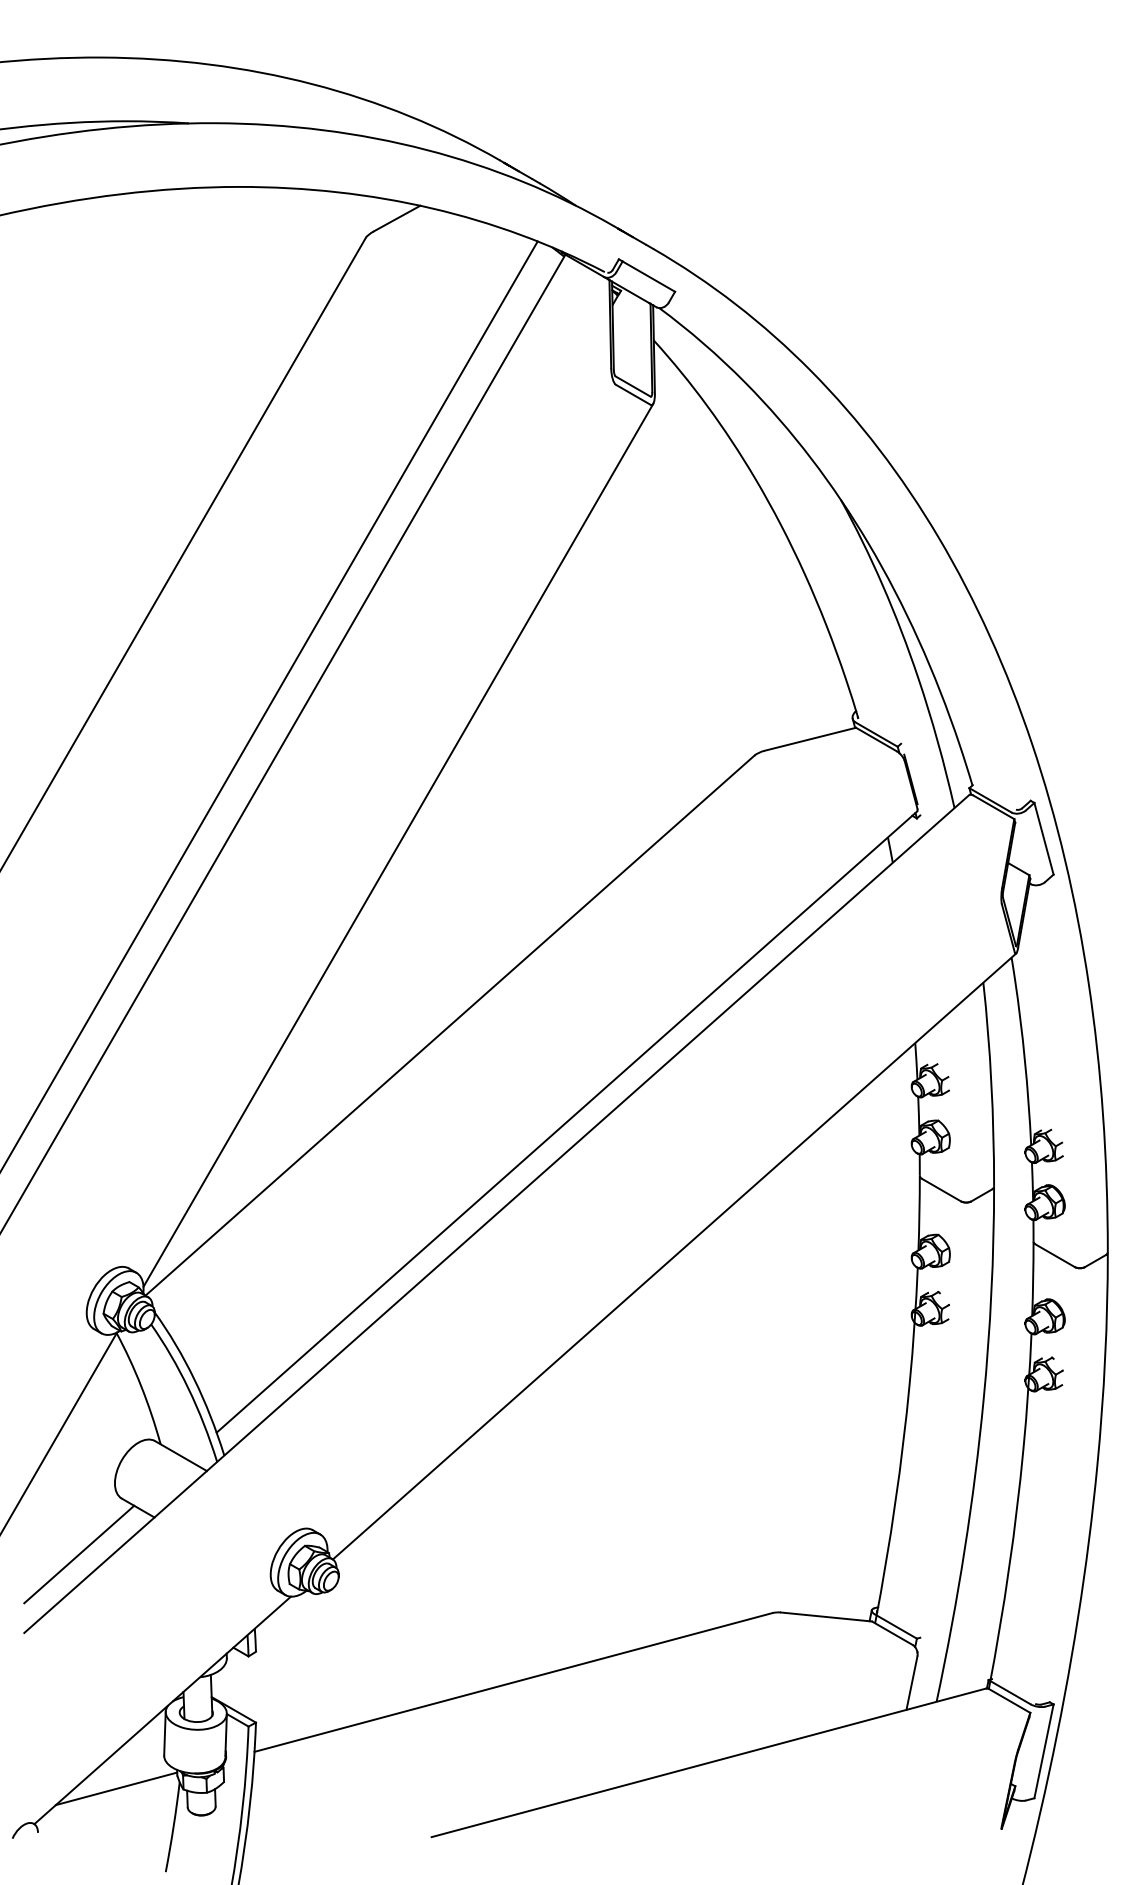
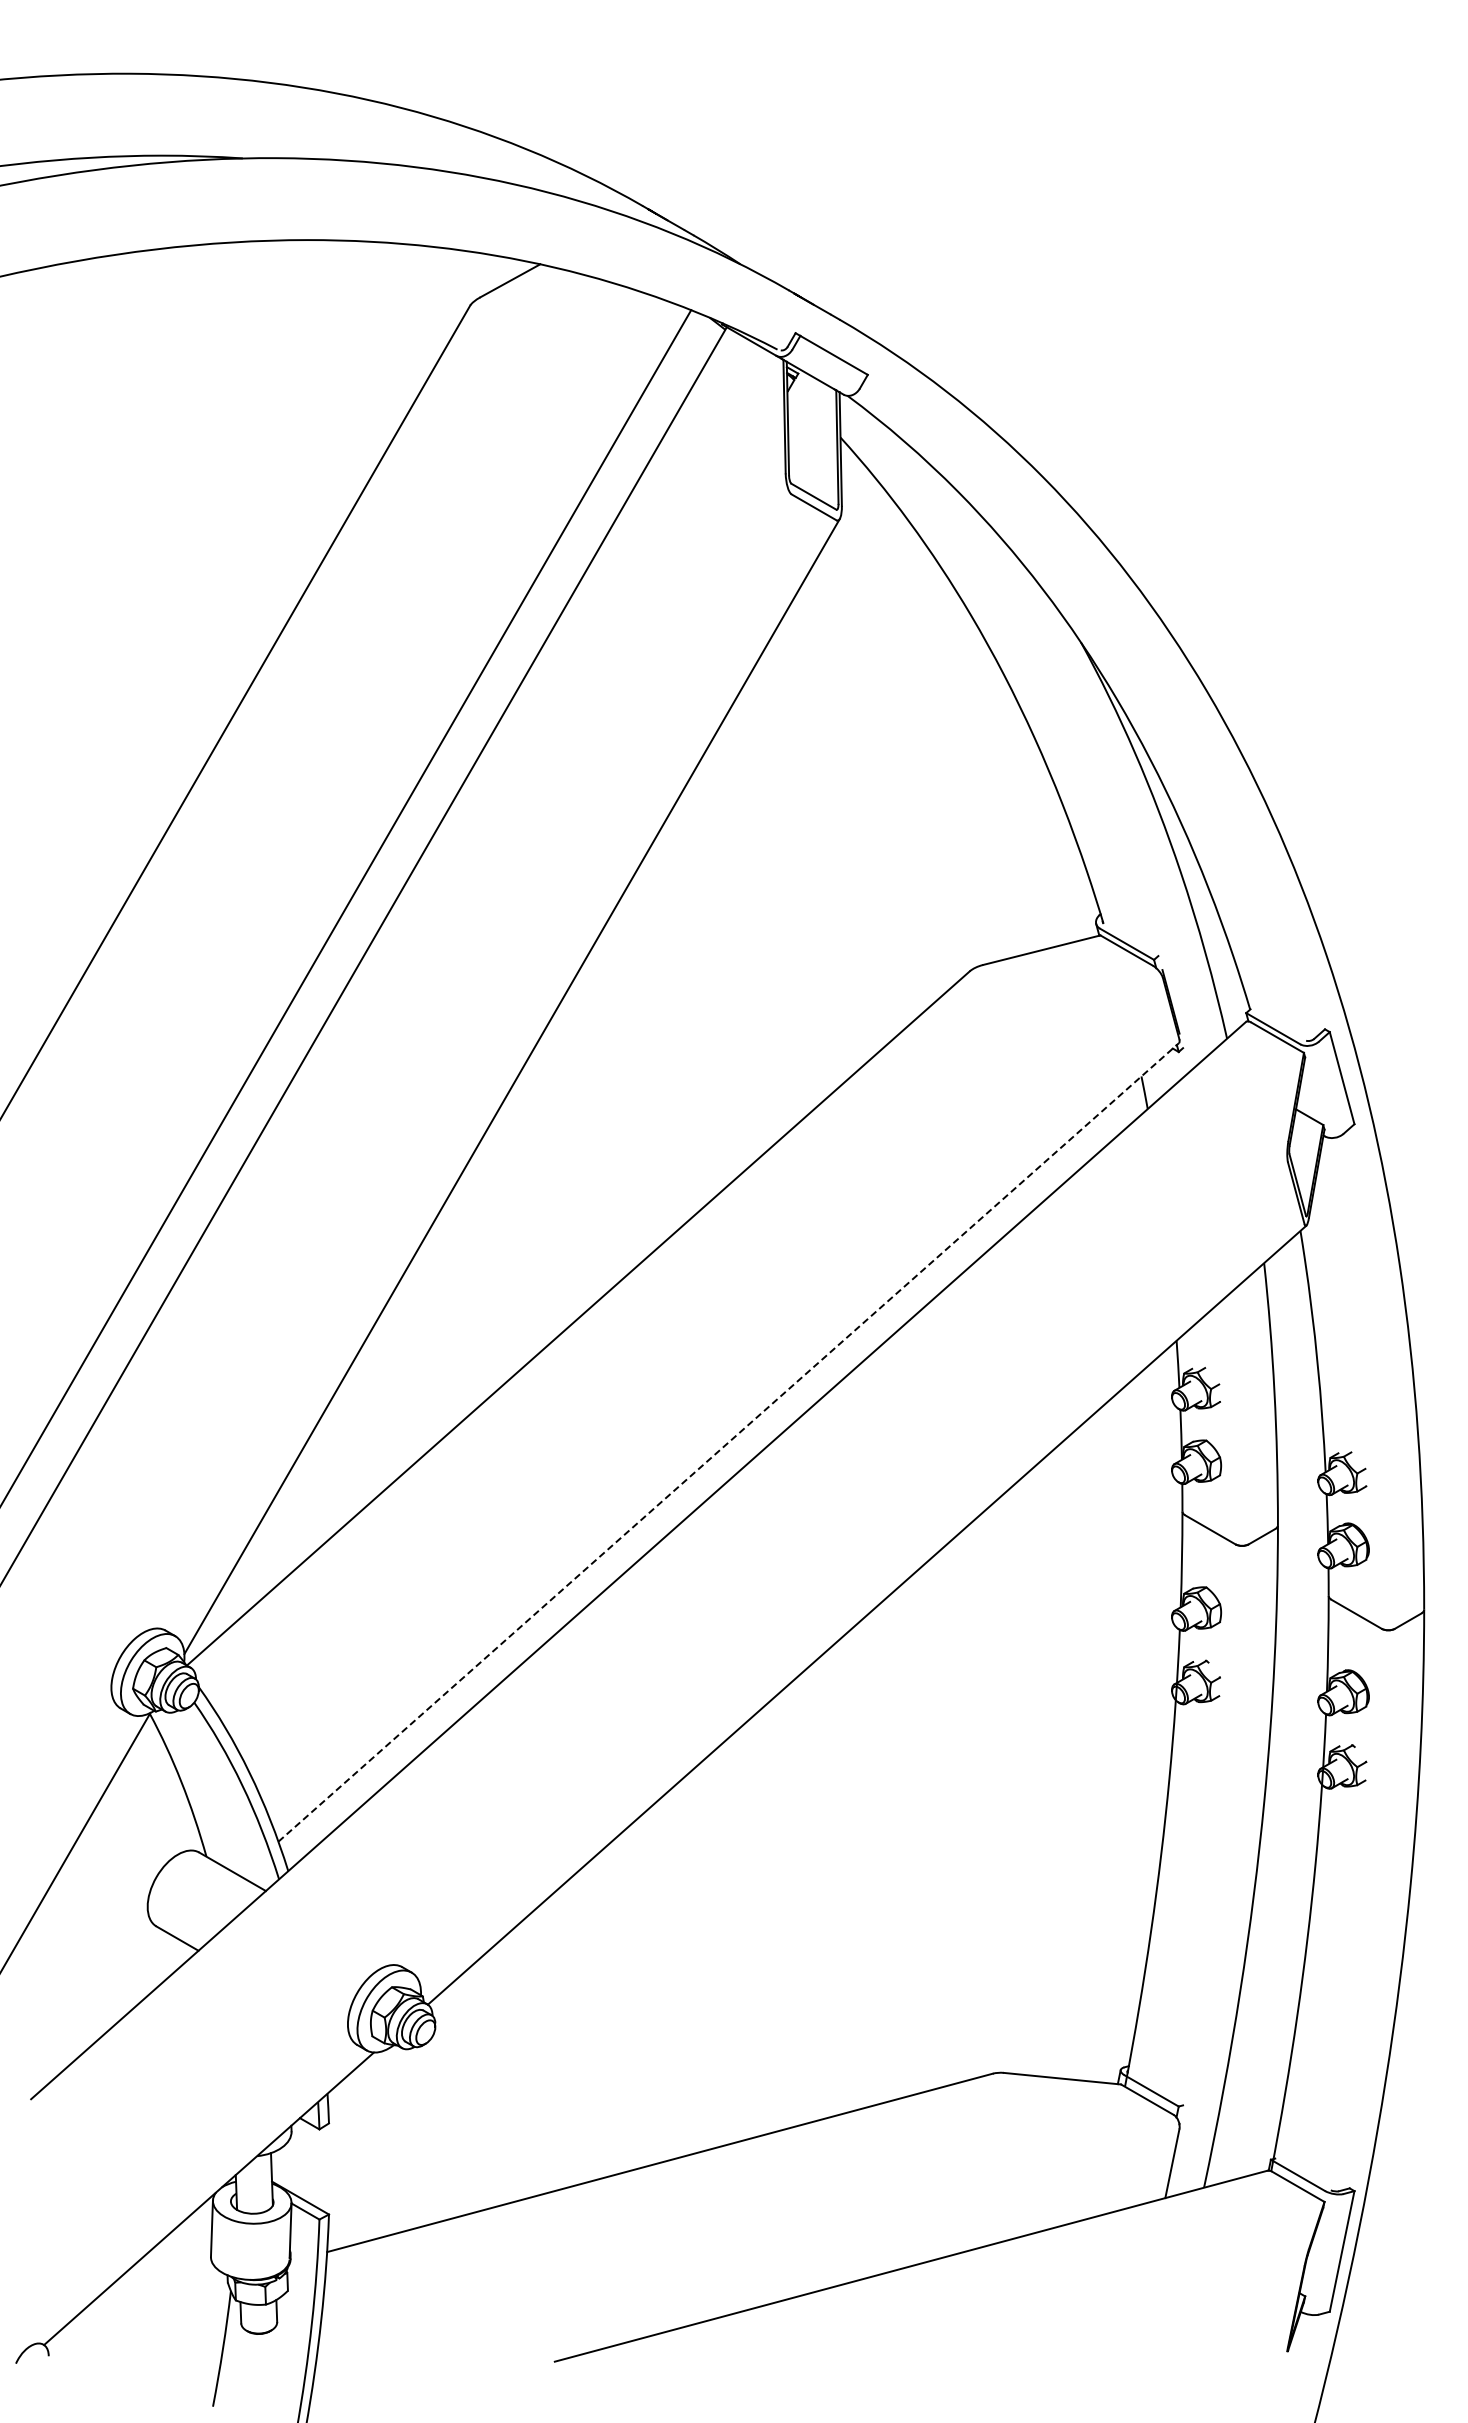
line: (566, 1122) -> (728, 1442), solid -> dashed
line: (79, 1554) -> (101, 1998), removed
line: (116, 1788) -> (149, 2299), removed

